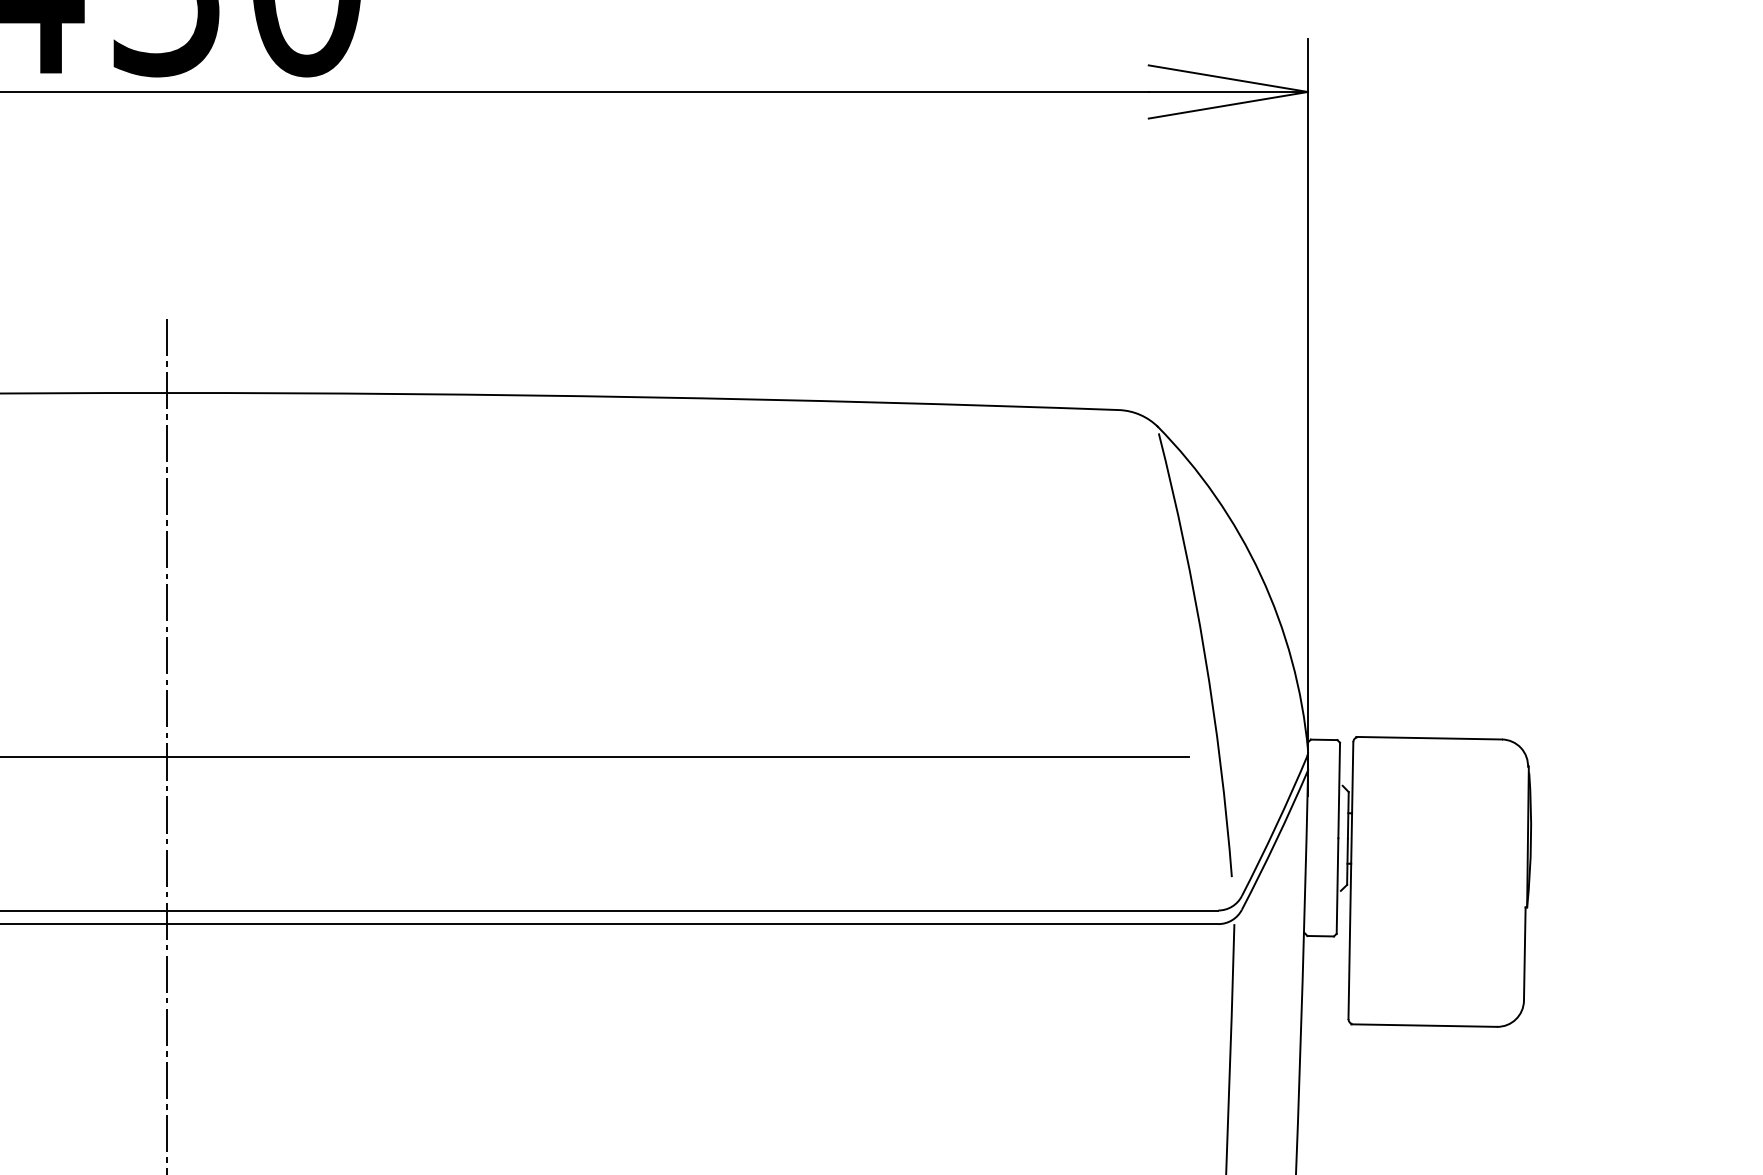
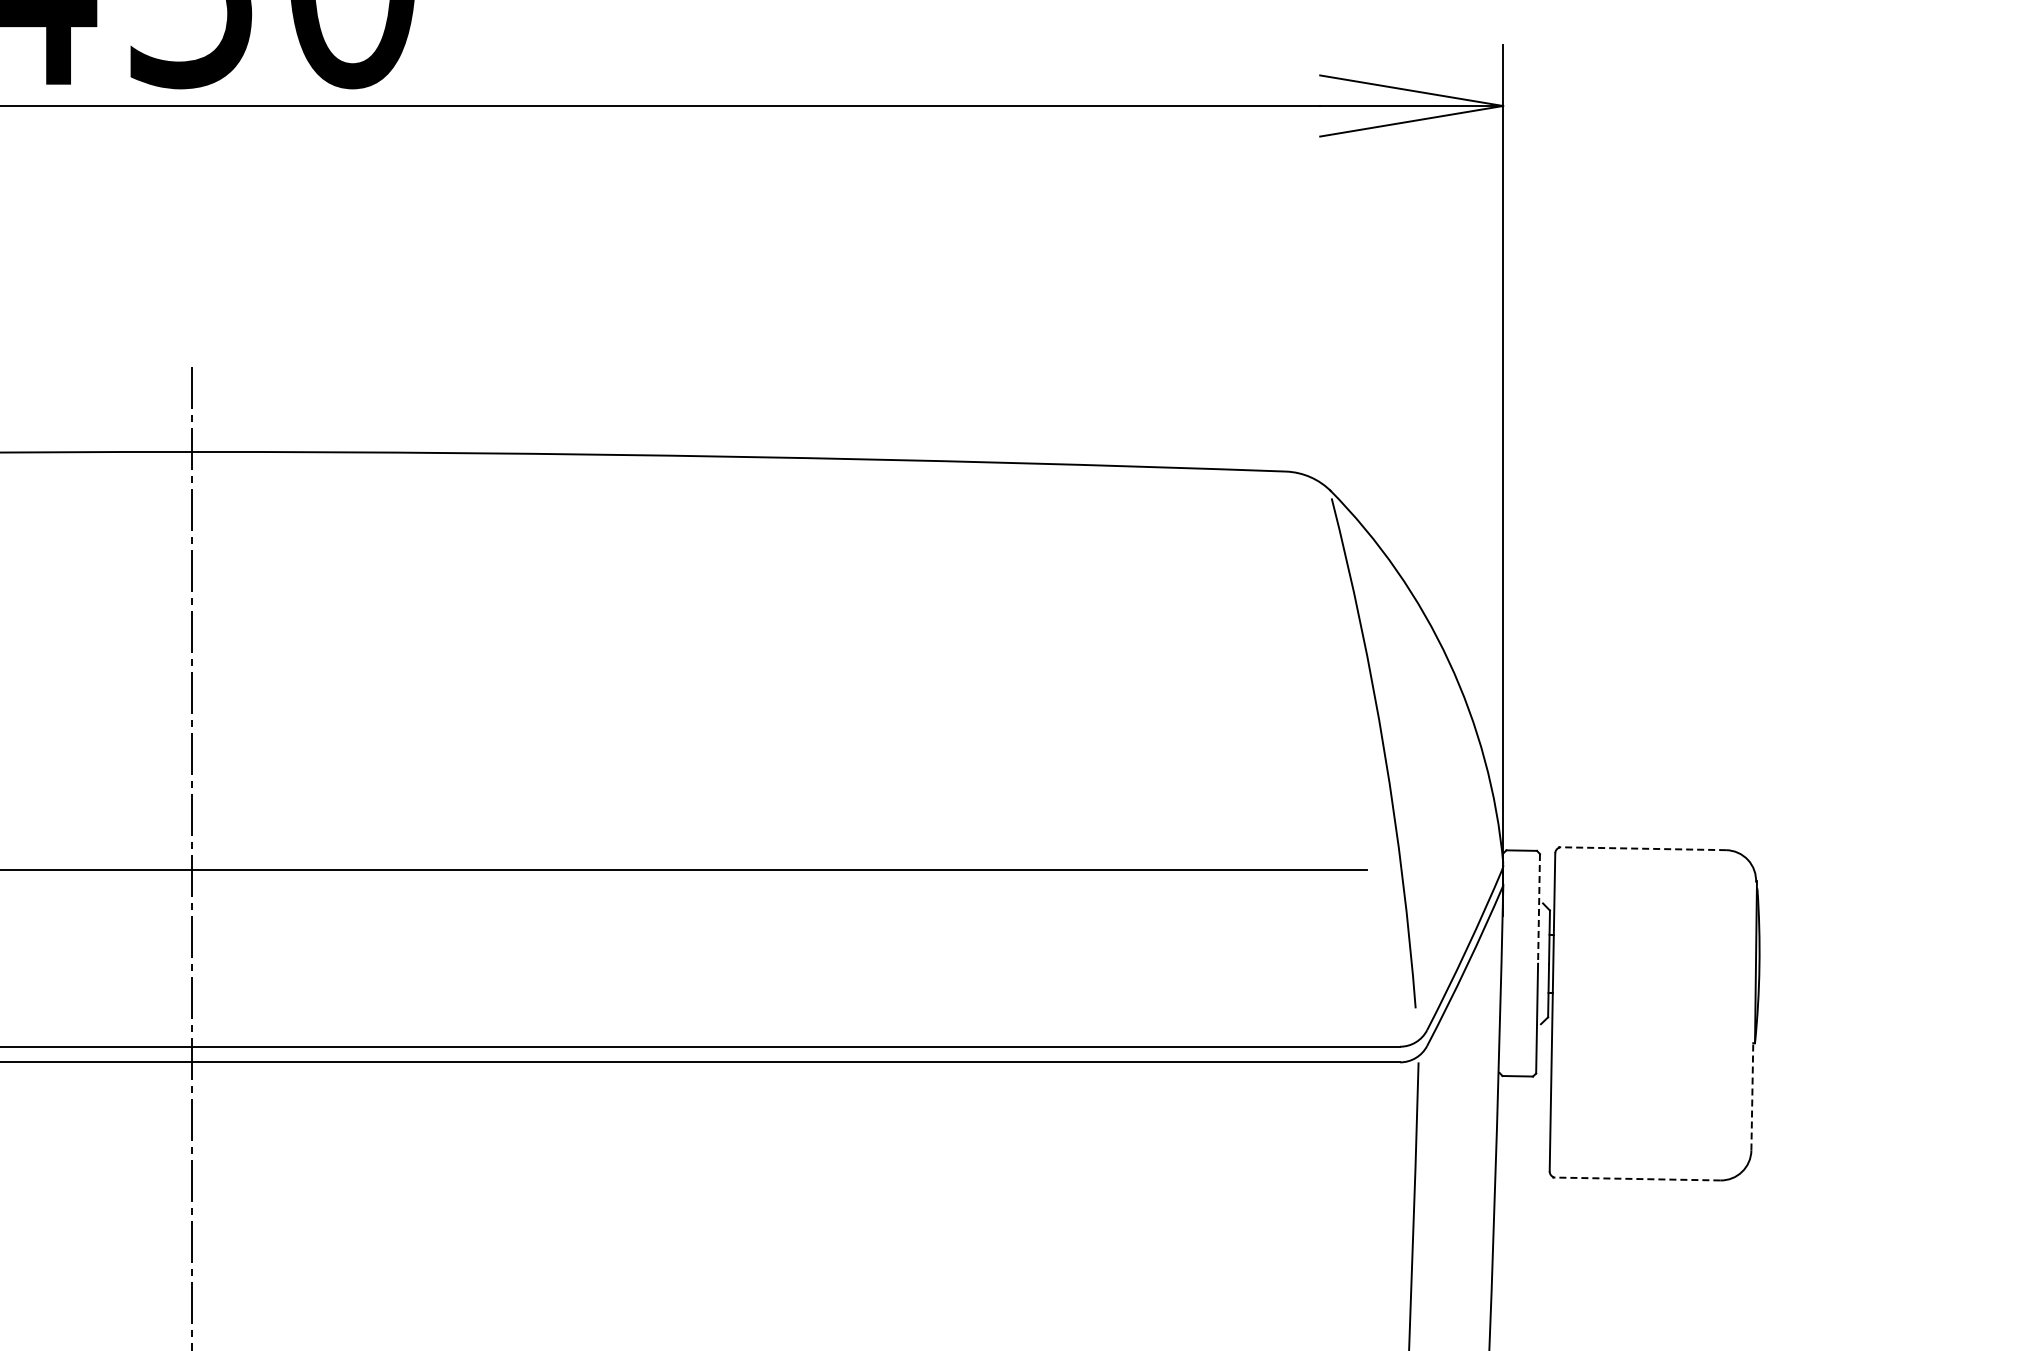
line: (1429, 738) -> (1642, 848), solid -> dashed
line: (1339, 790) -> (1539, 908), solid -> dashed
line: (1524, 953) -> (1752, 1096), solid -> dashed
line: (1424, 1026) -> (1636, 1179), solid -> dashed

